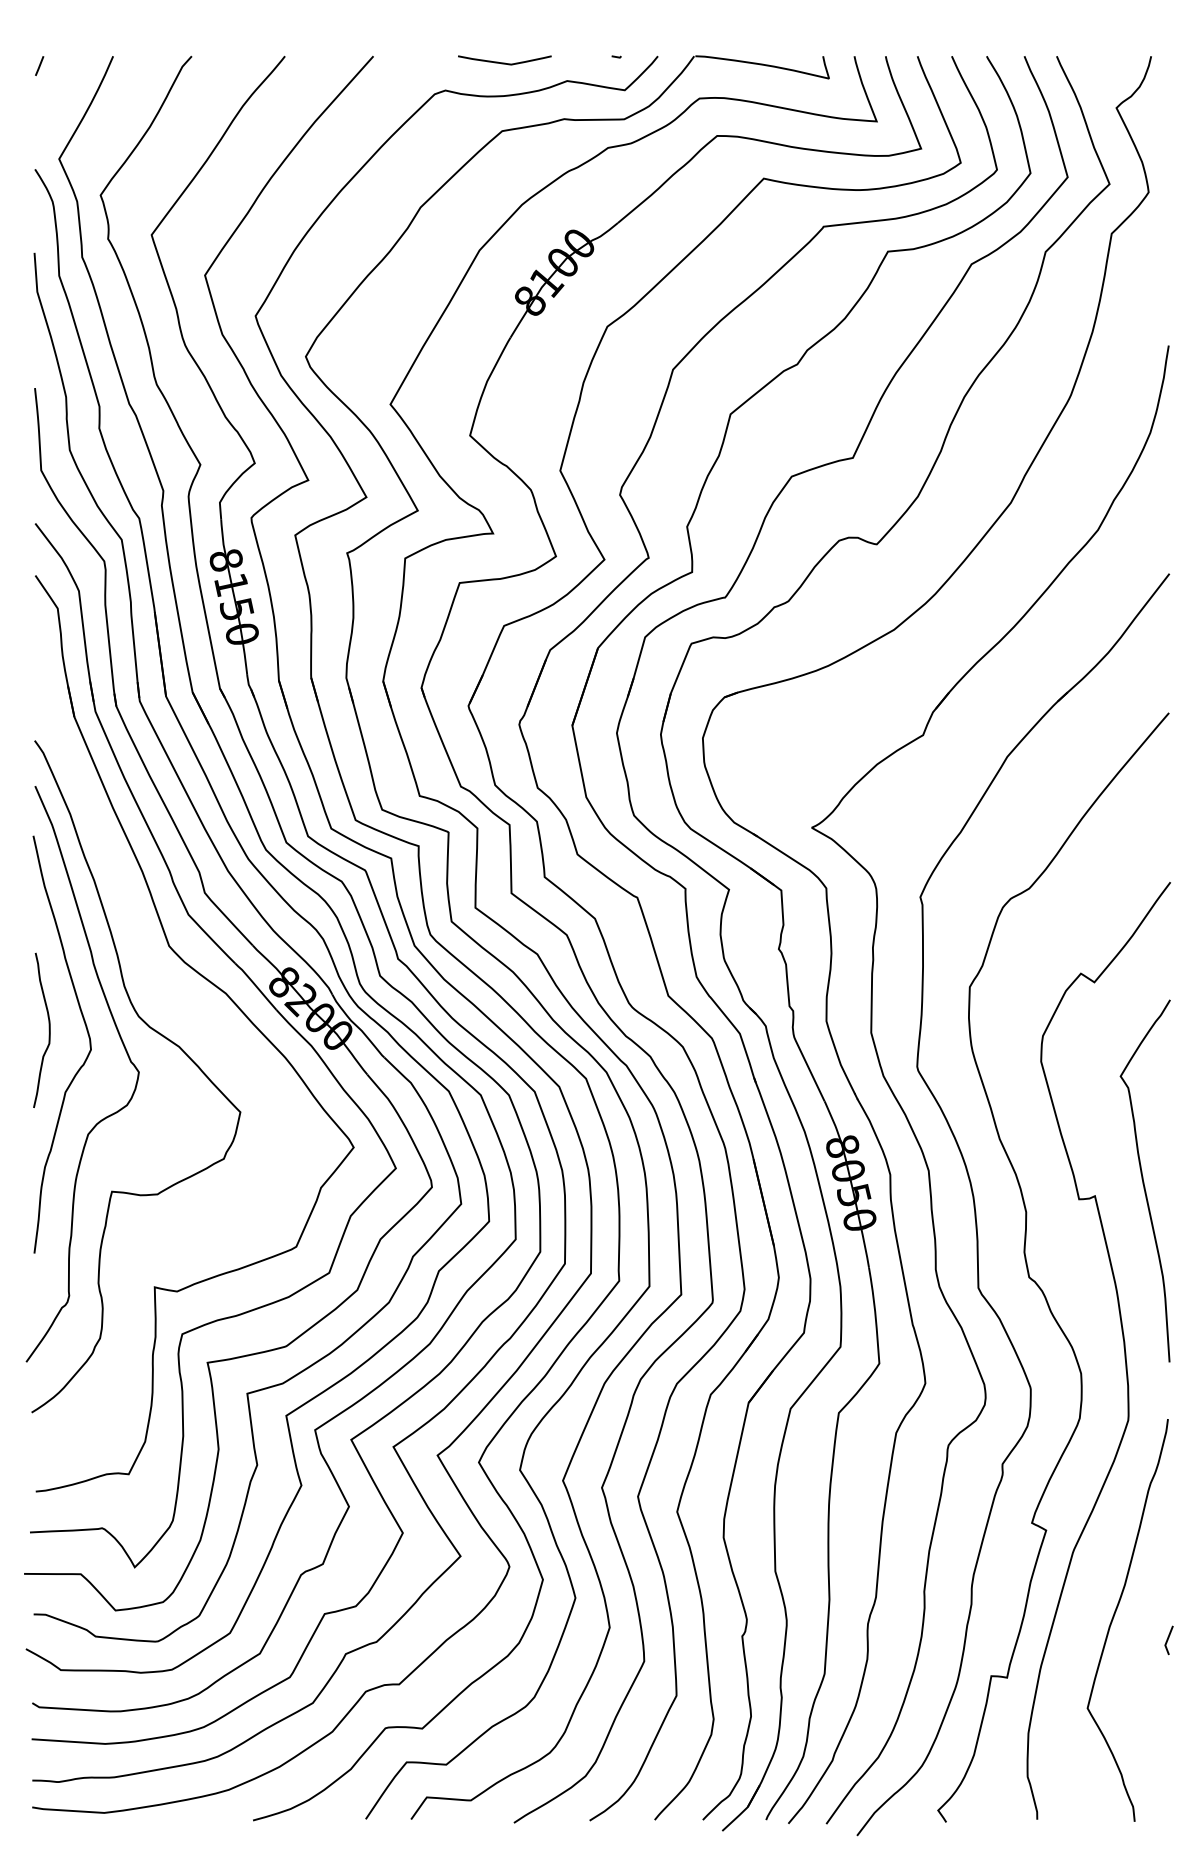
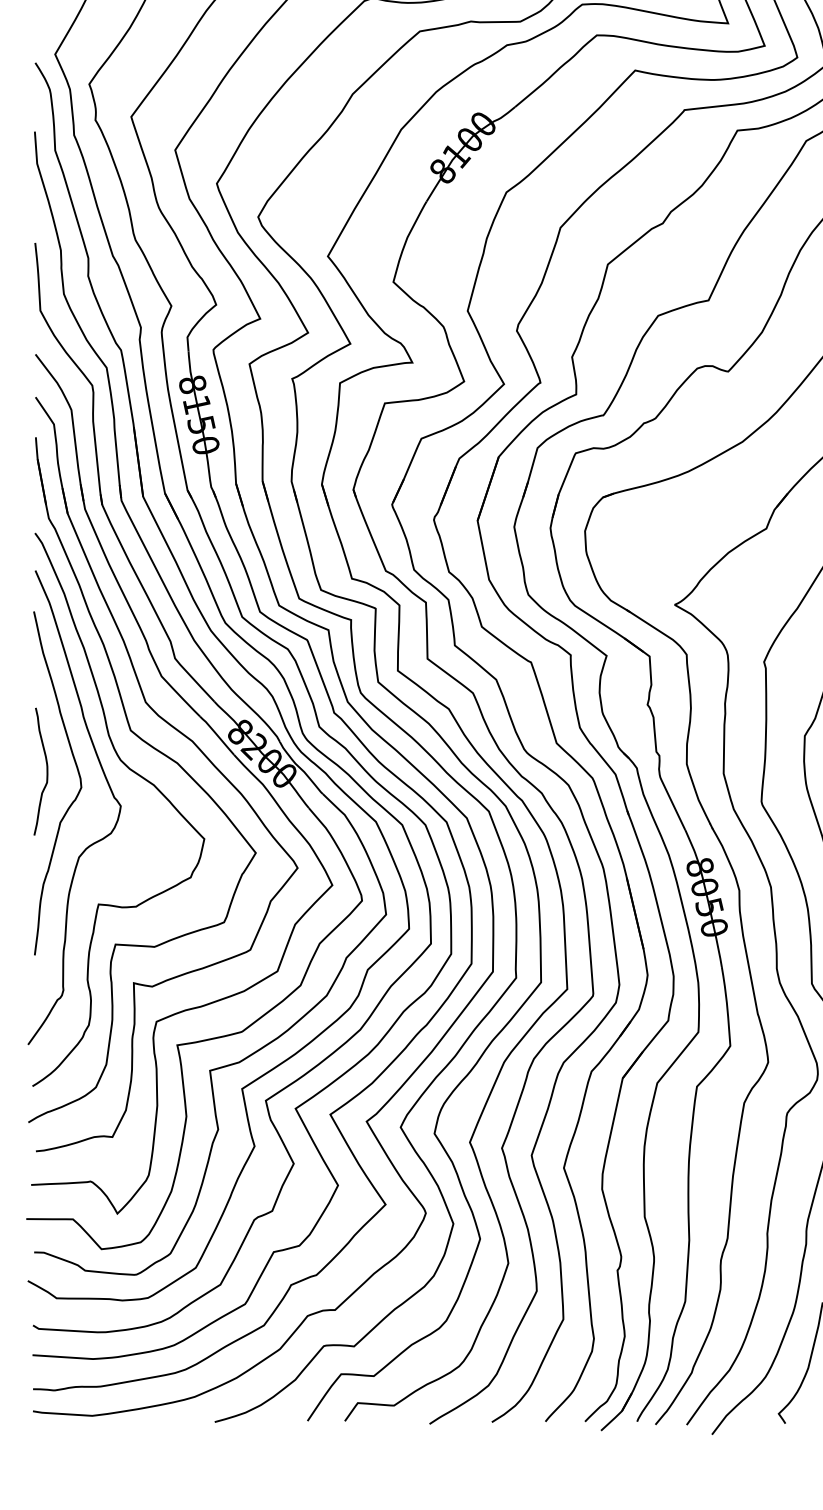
part: (187, 1008) -> (160, 753), added

